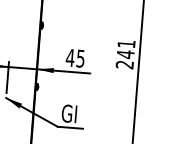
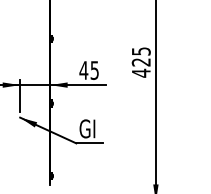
text: (124, 54) -> (140, 62), 241 -> 425

